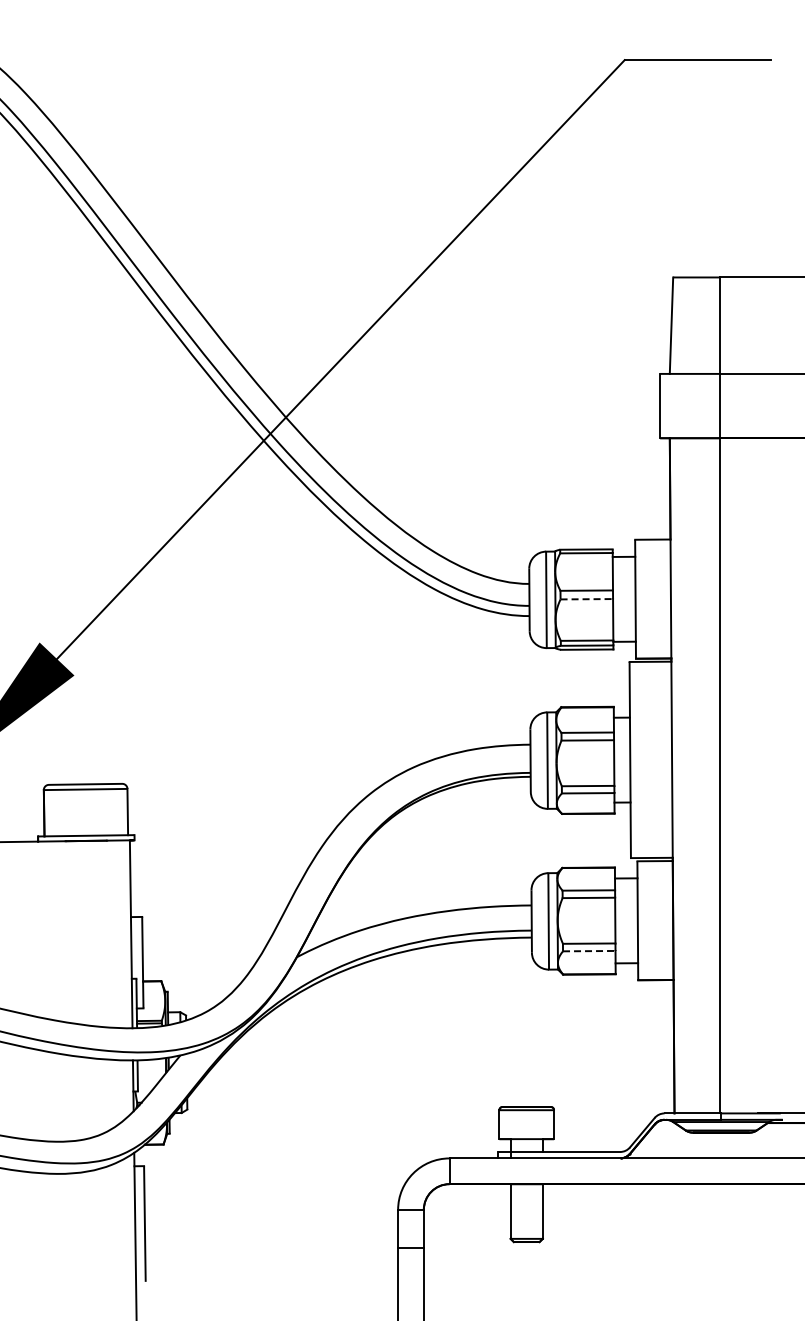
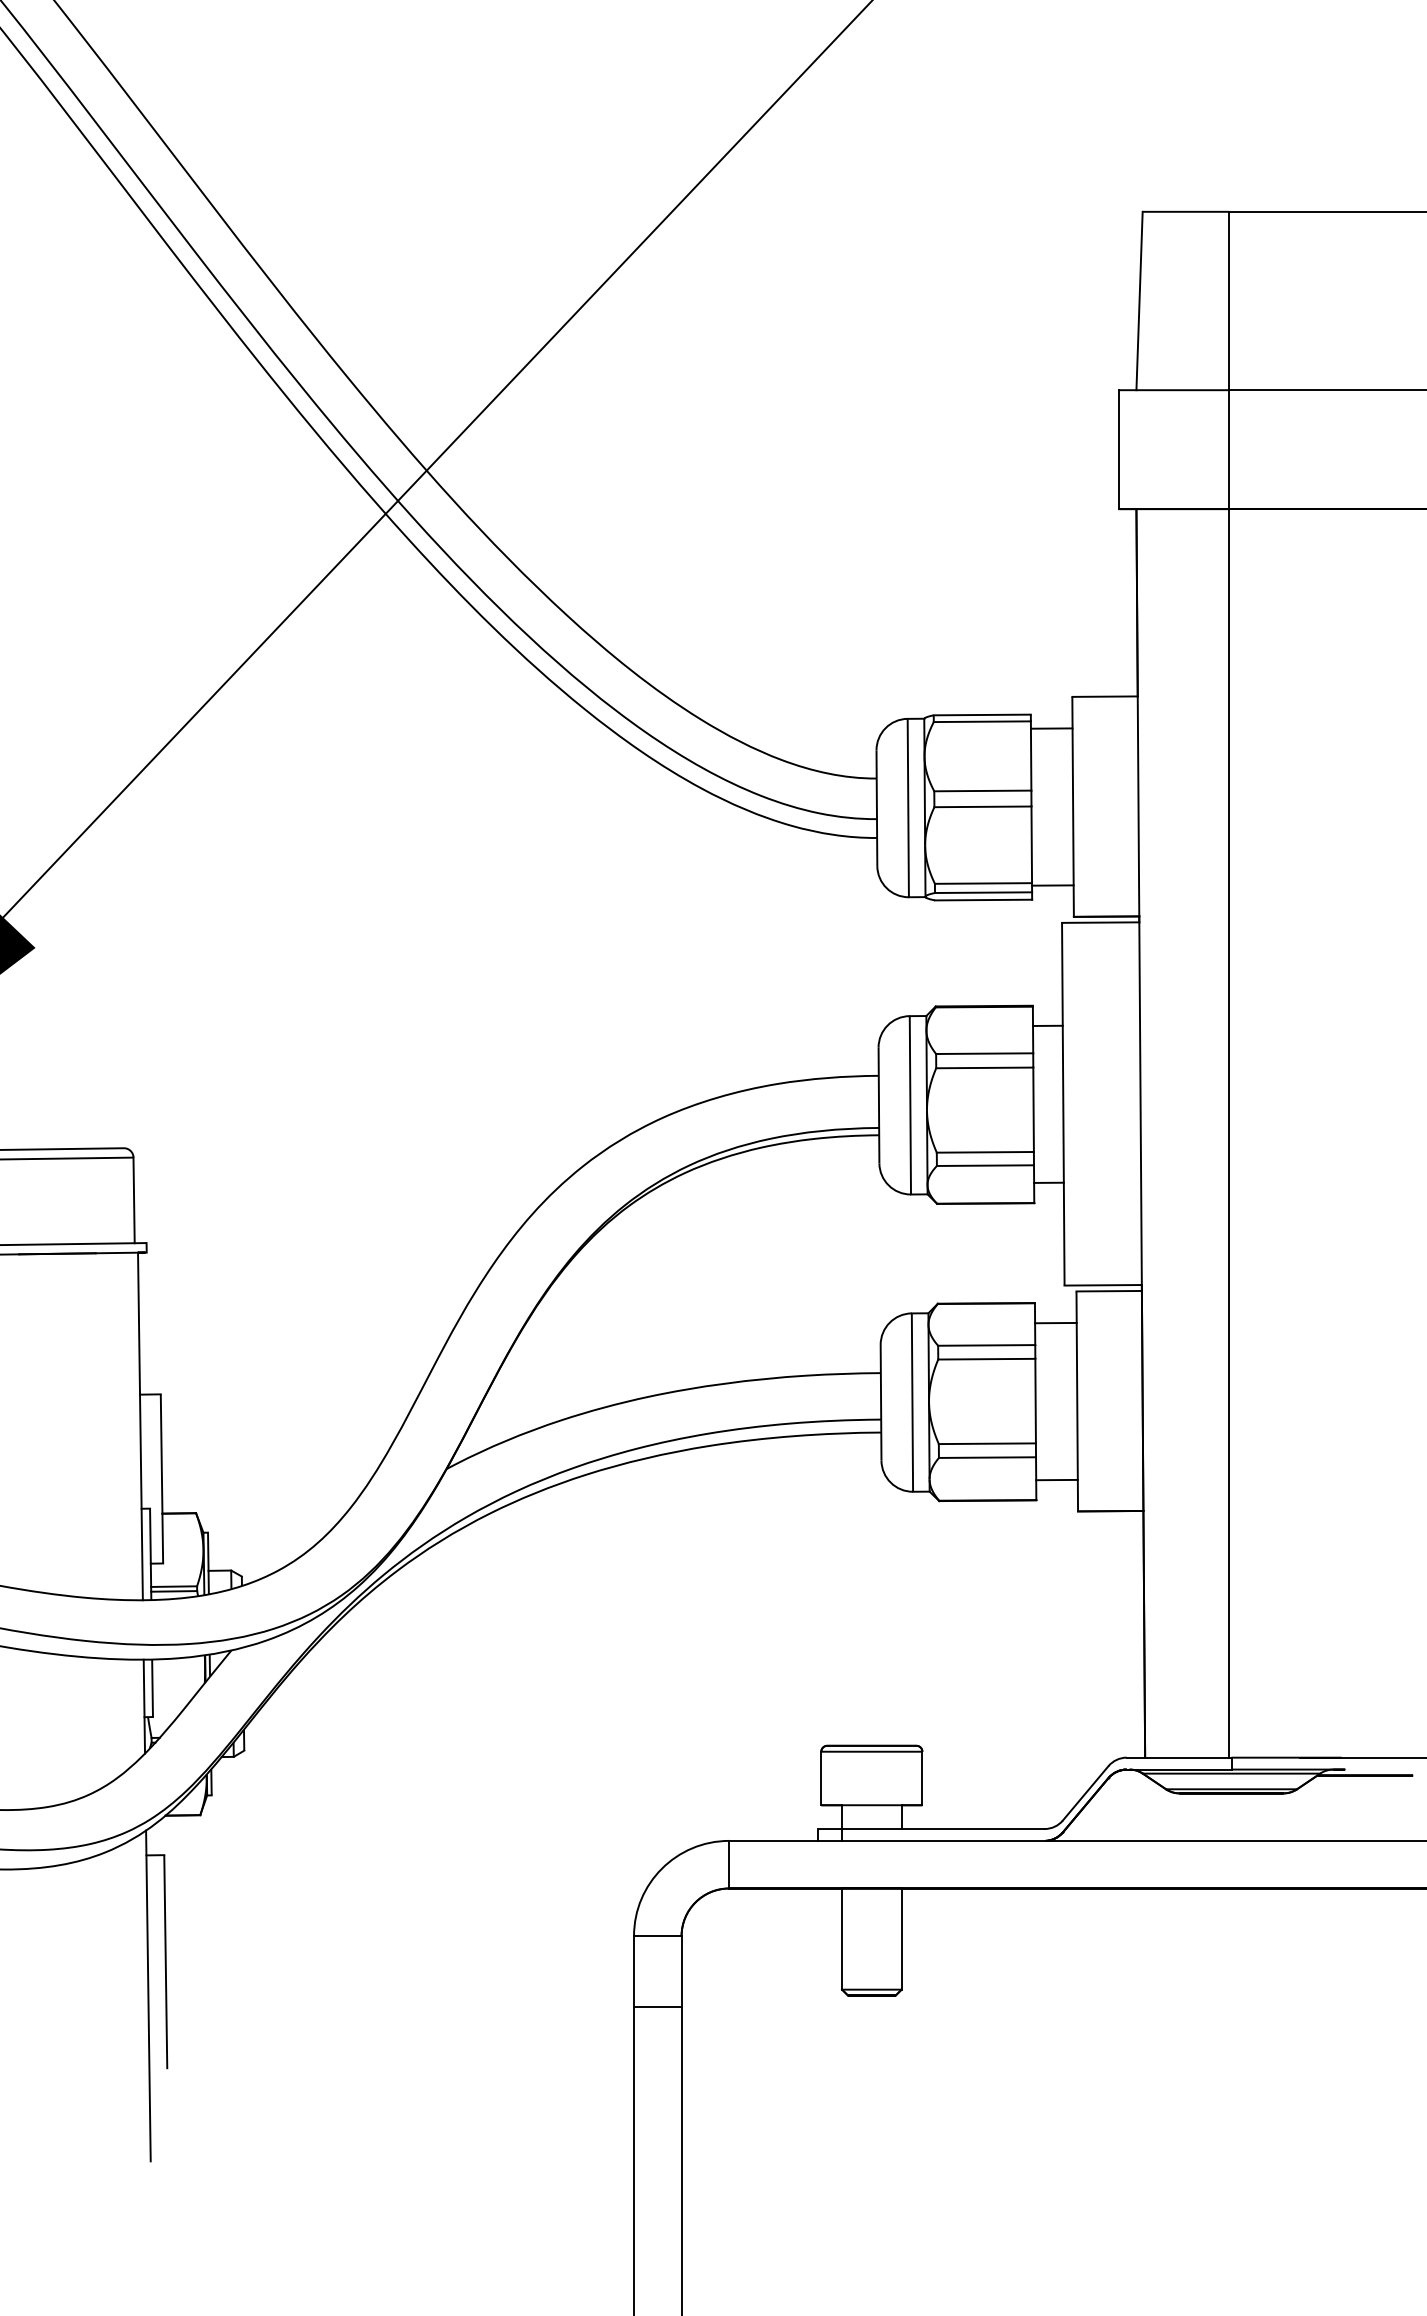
line: (587, 599) -> (984, 807), dashed -> solid
line: (589, 951) -> (987, 1458), dashed -> solid

